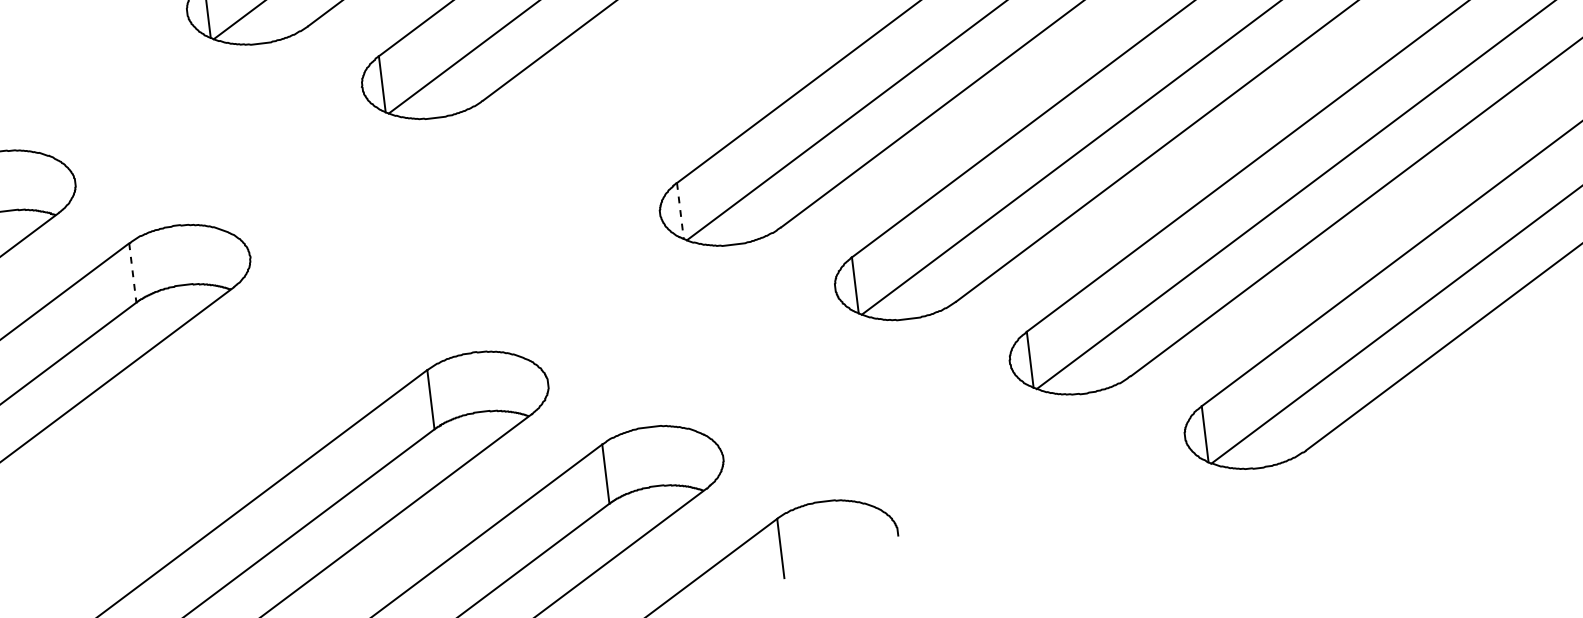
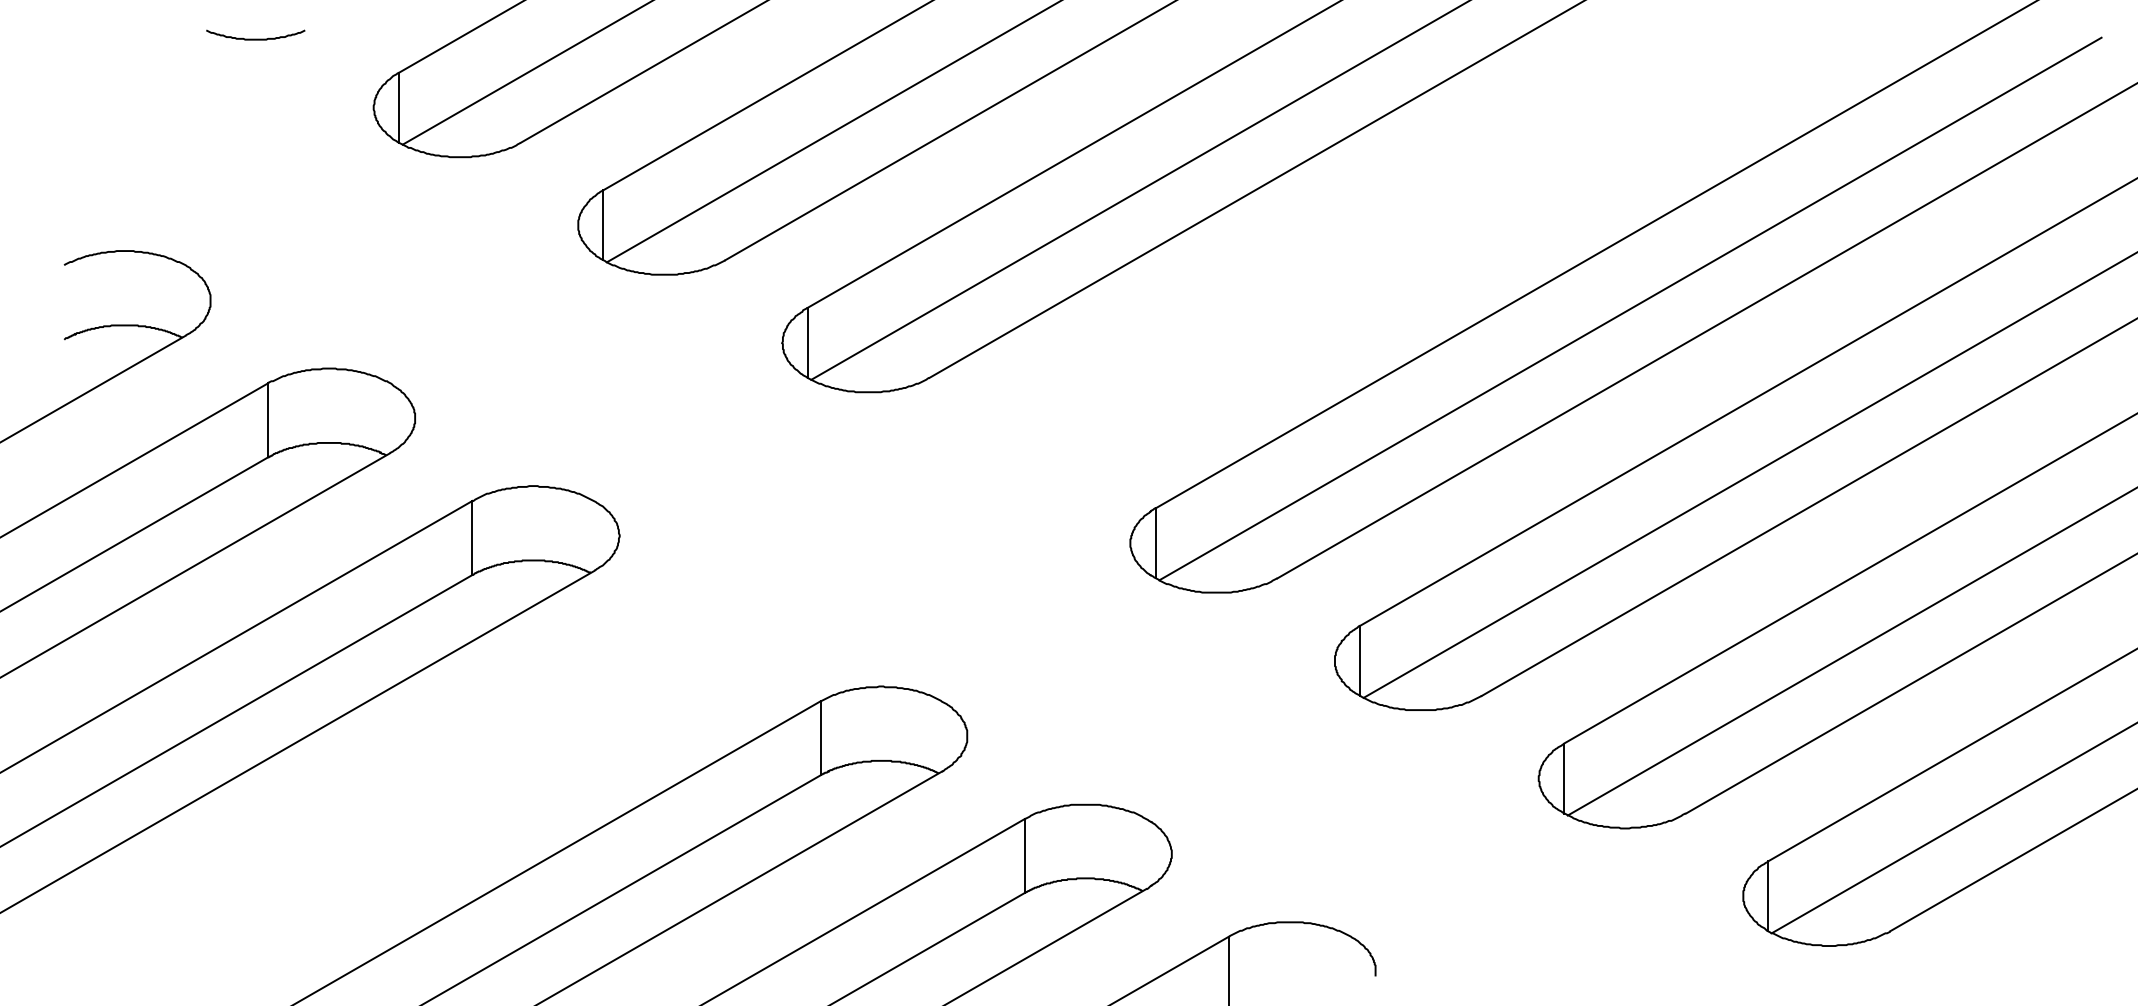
line: (680, 211) -> (1155, 543), dashed -> solid
line: (132, 273) -> (472, 538), dashed -> solid

